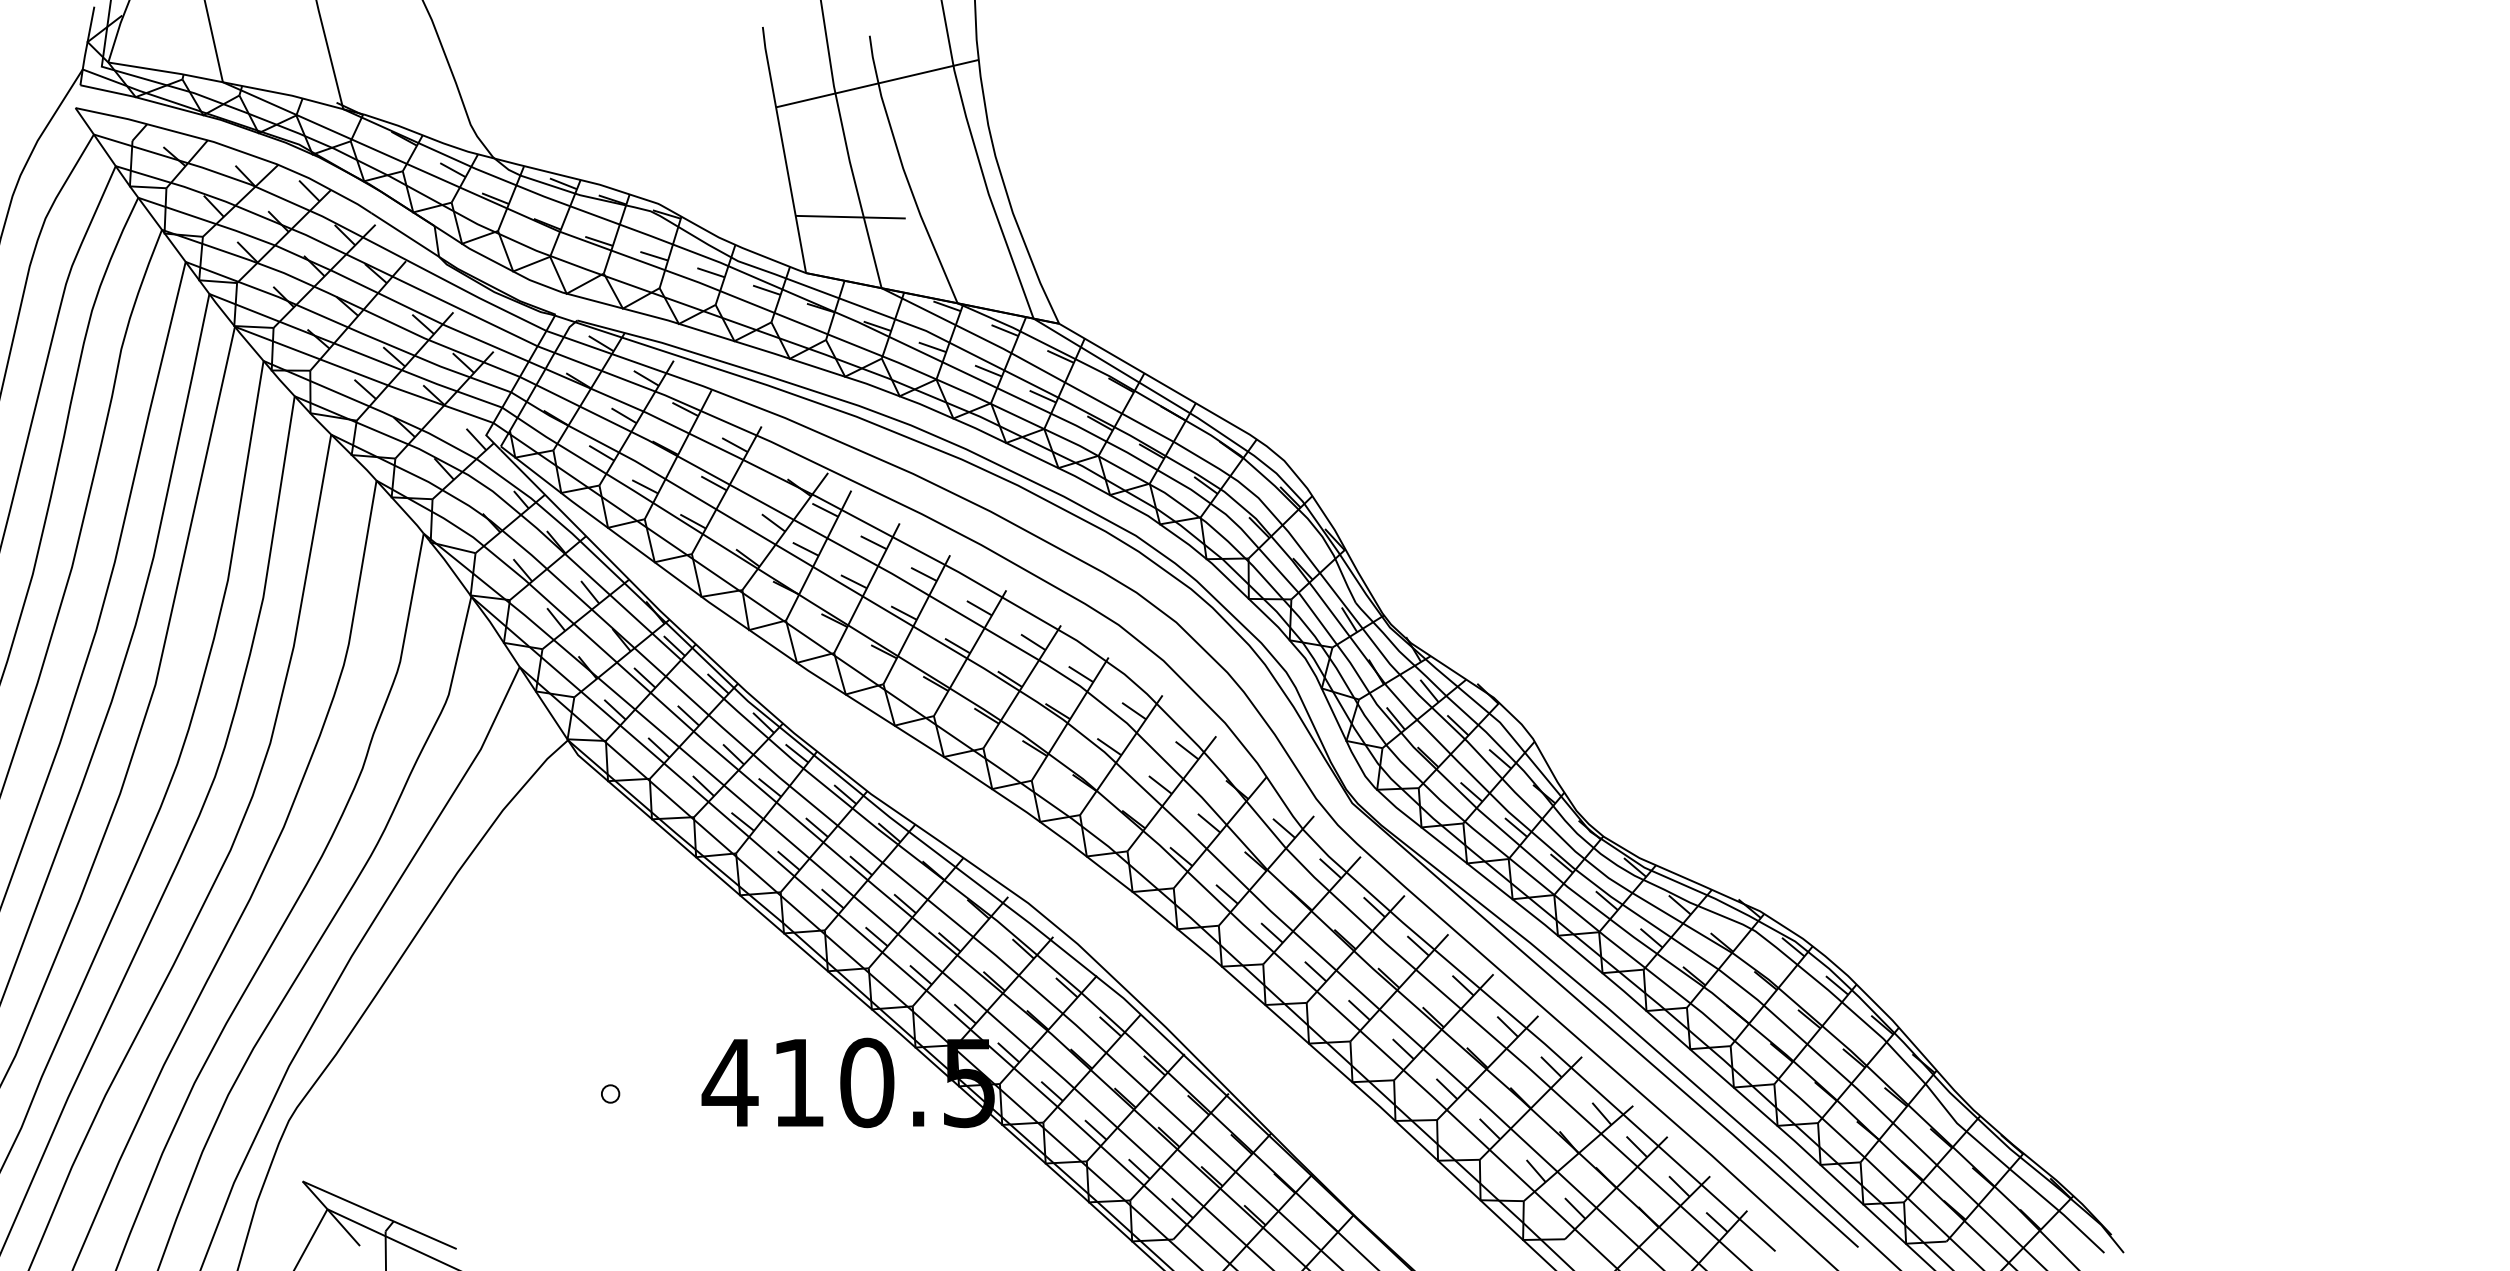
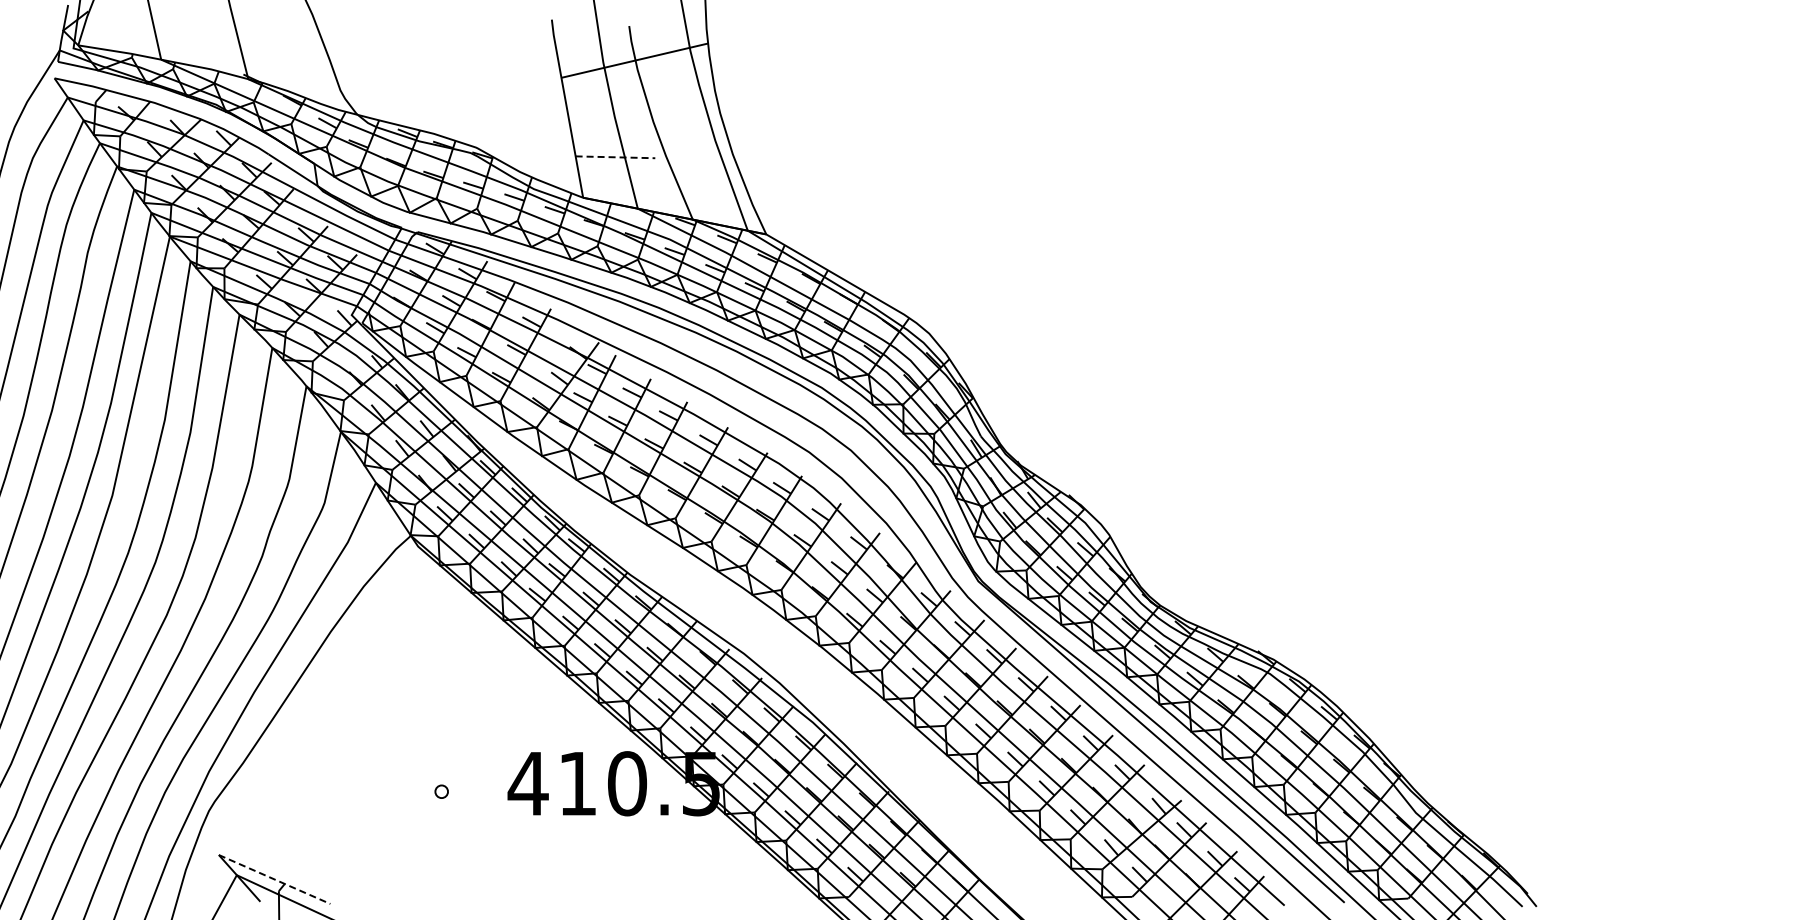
line: (850, 217) -> (615, 157), solid -> dashed
line: (379, 1215) -> (274, 879), solid -> dashed

